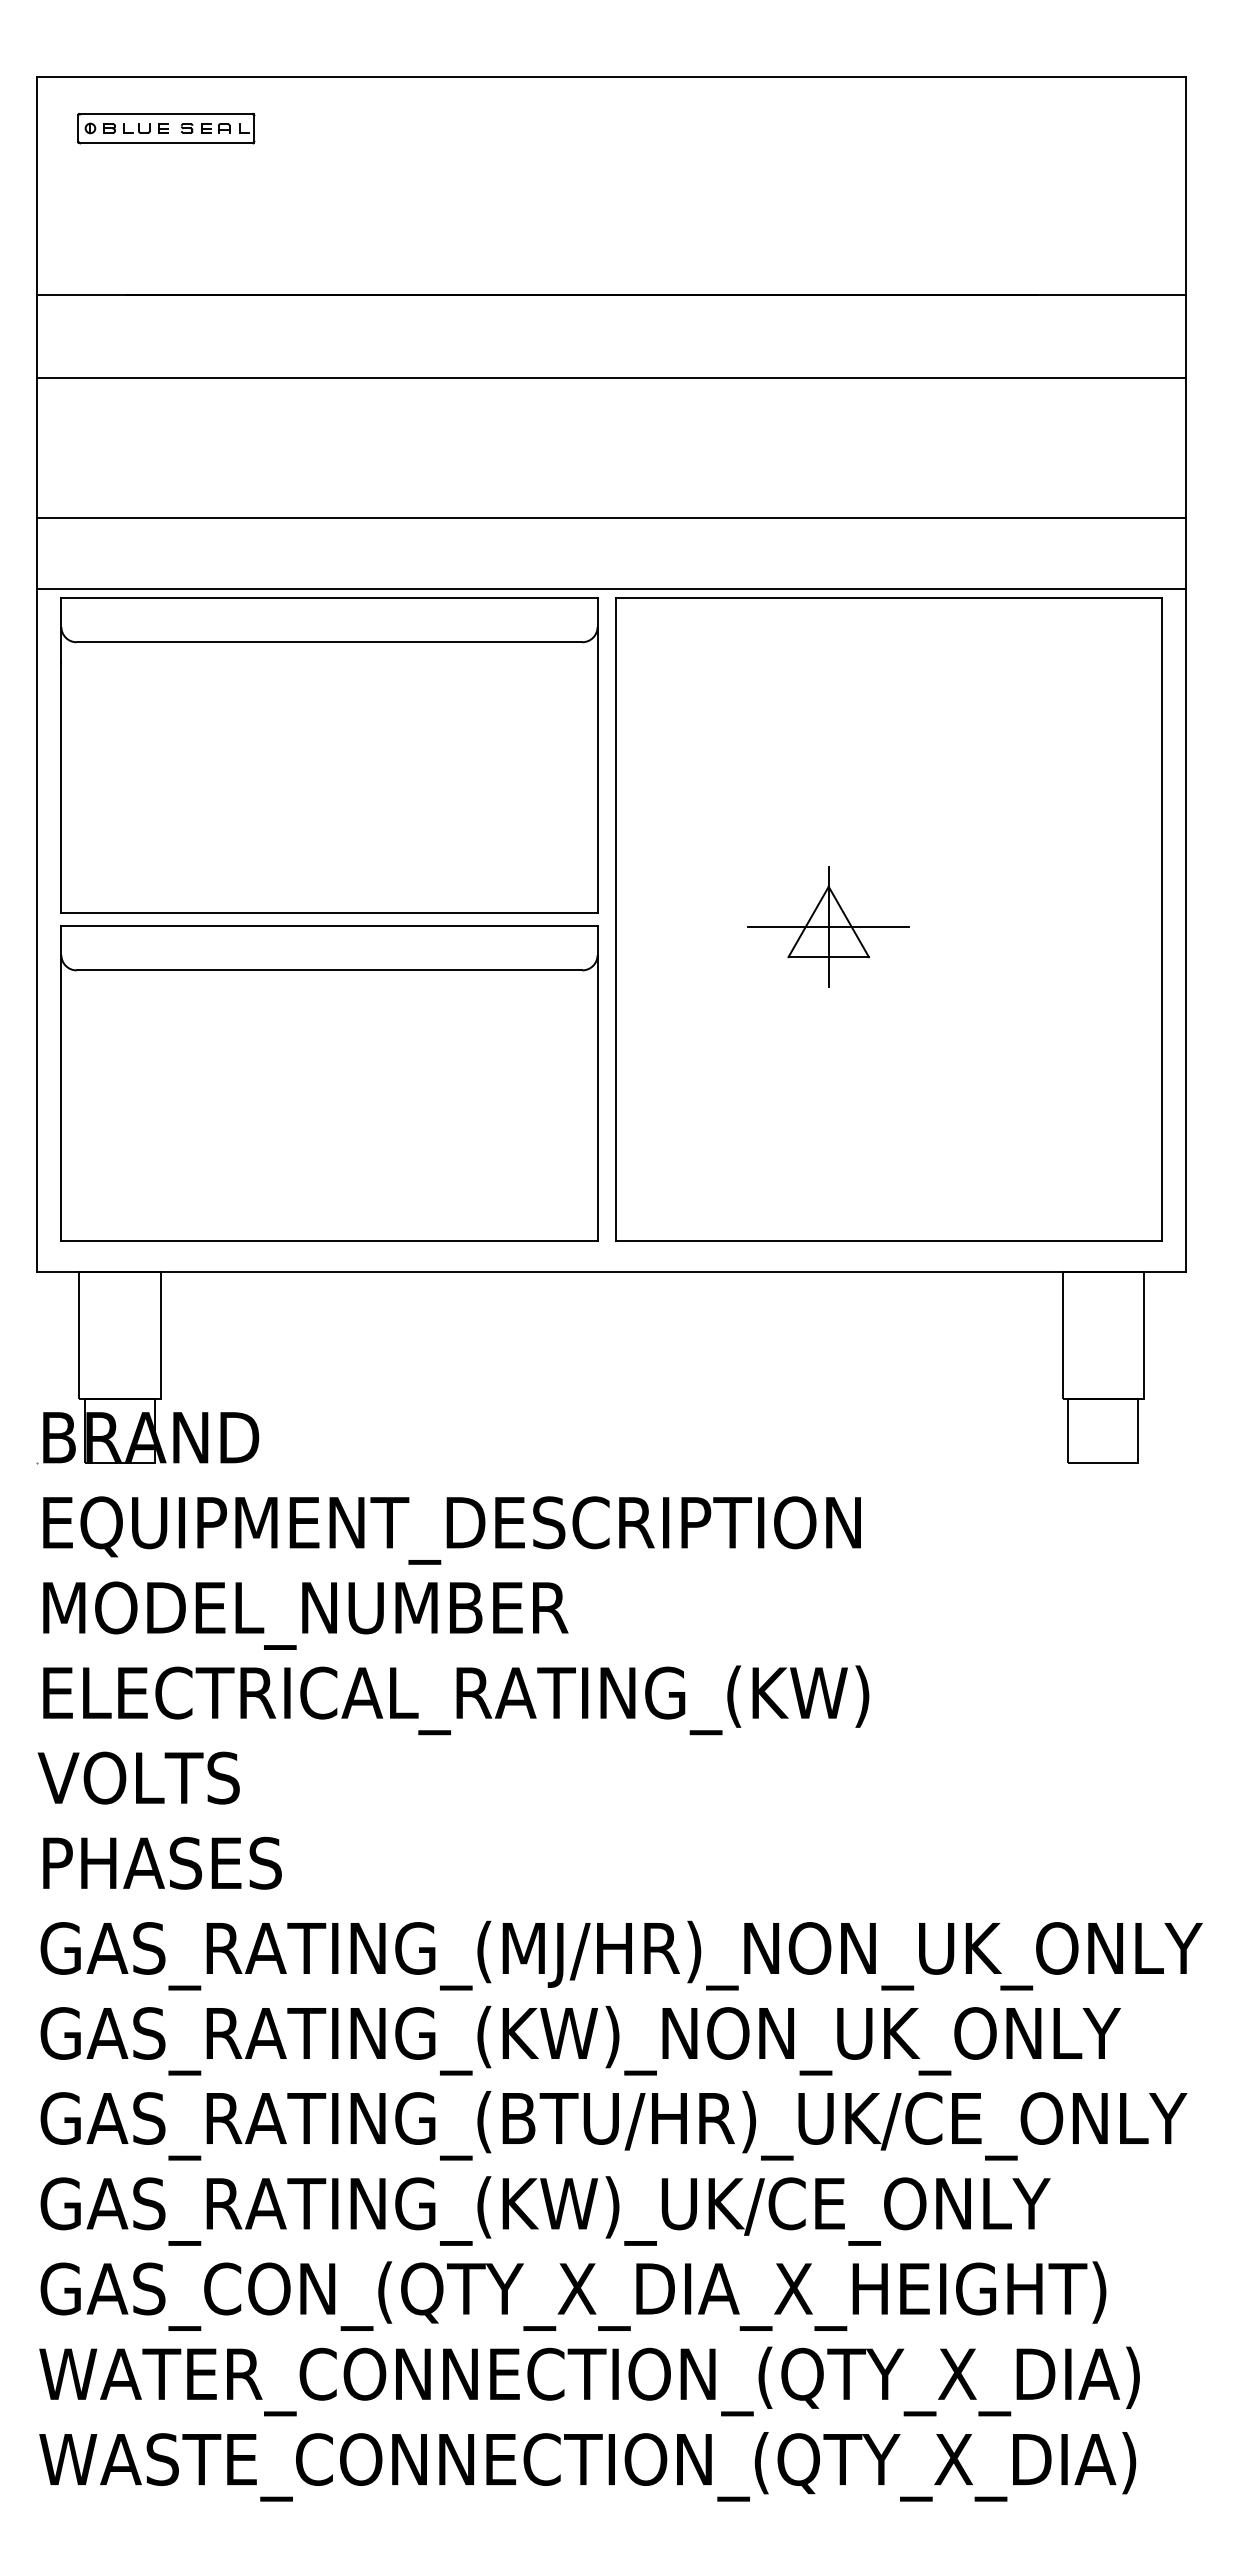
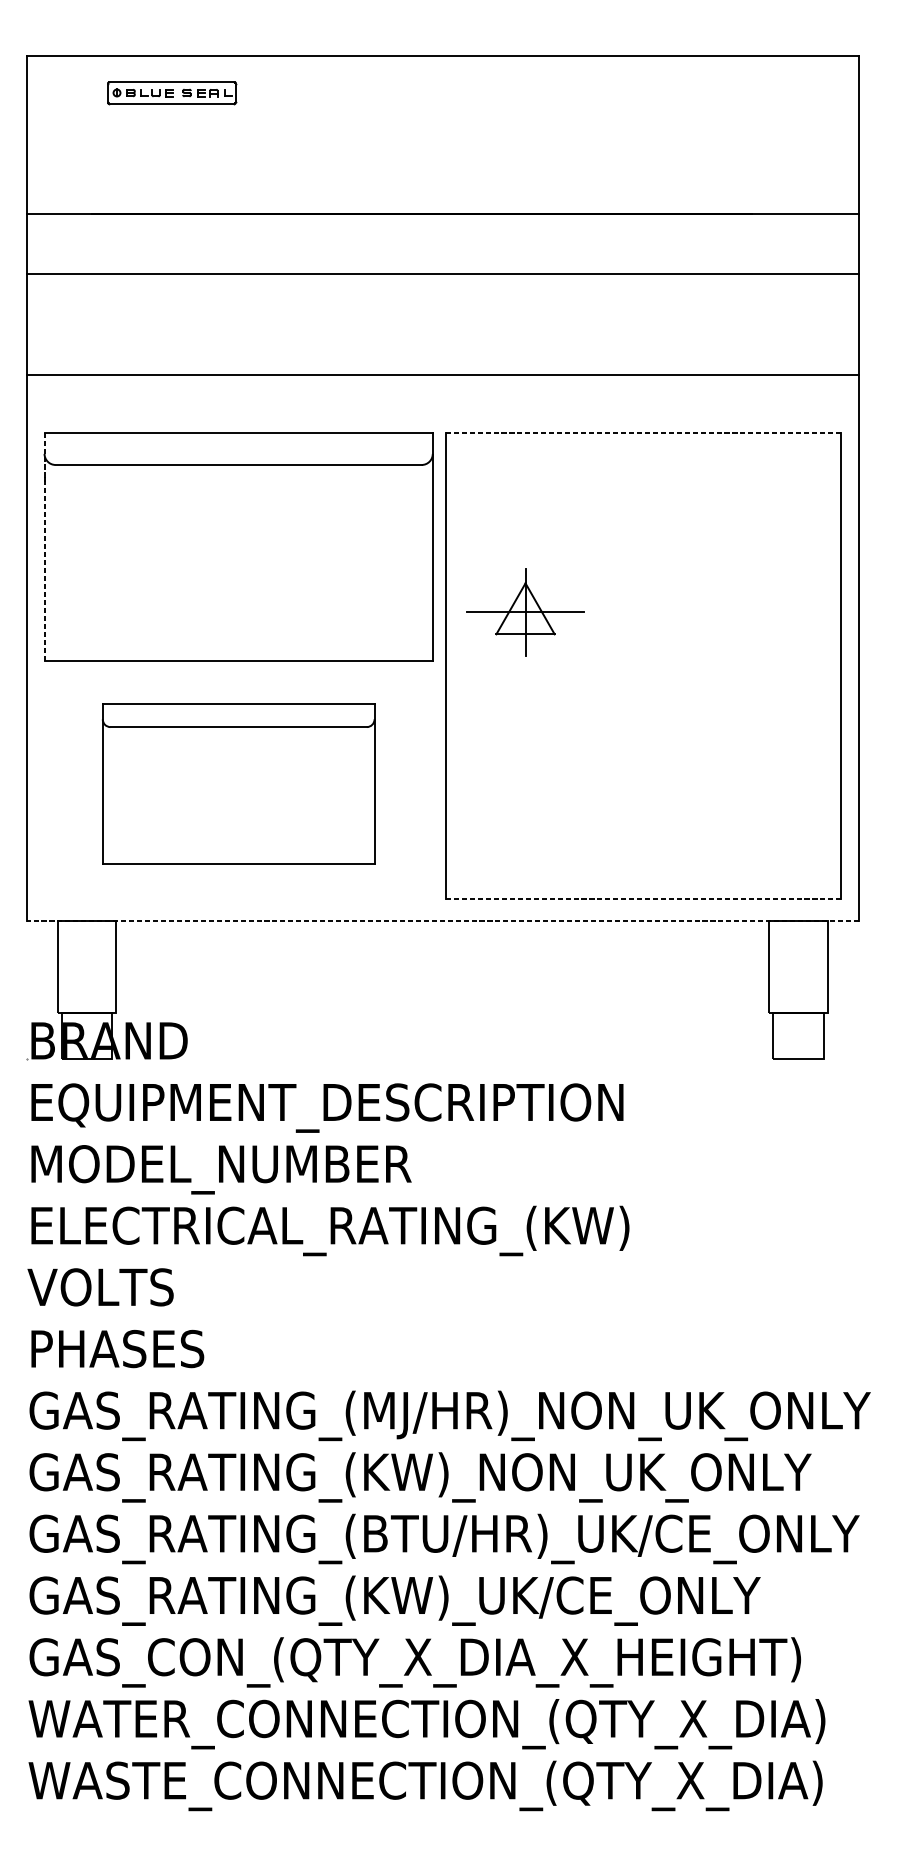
part: (166, 128) -> (172, 93), moved
line: (611, 588) -> (442, 426), removed
line: (889, 597) -> (644, 432), solid -> dashed
line: (61, 755) -> (44, 546), solid -> dashed
part: (828, 926) -> (525, 612), moved
part: (329, 1083) -> (238, 784), size x0.7
line: (888, 1241) -> (643, 898), solid -> dashed
line: (611, 1271) -> (442, 920), solid -> dashed

